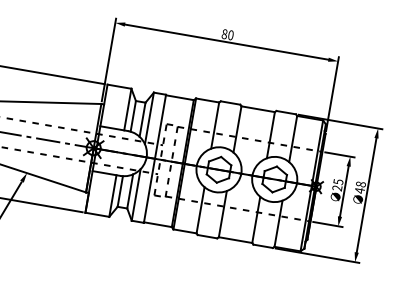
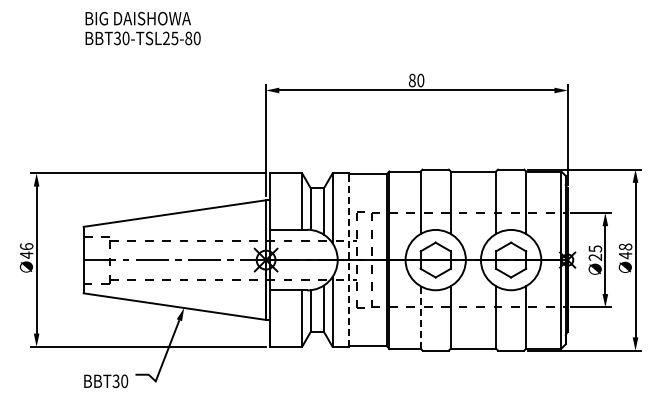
line: (155, 159) -> (349, 260), solid -> dashed
line: (200, 209) -> (420, 316), solid -> dashed

